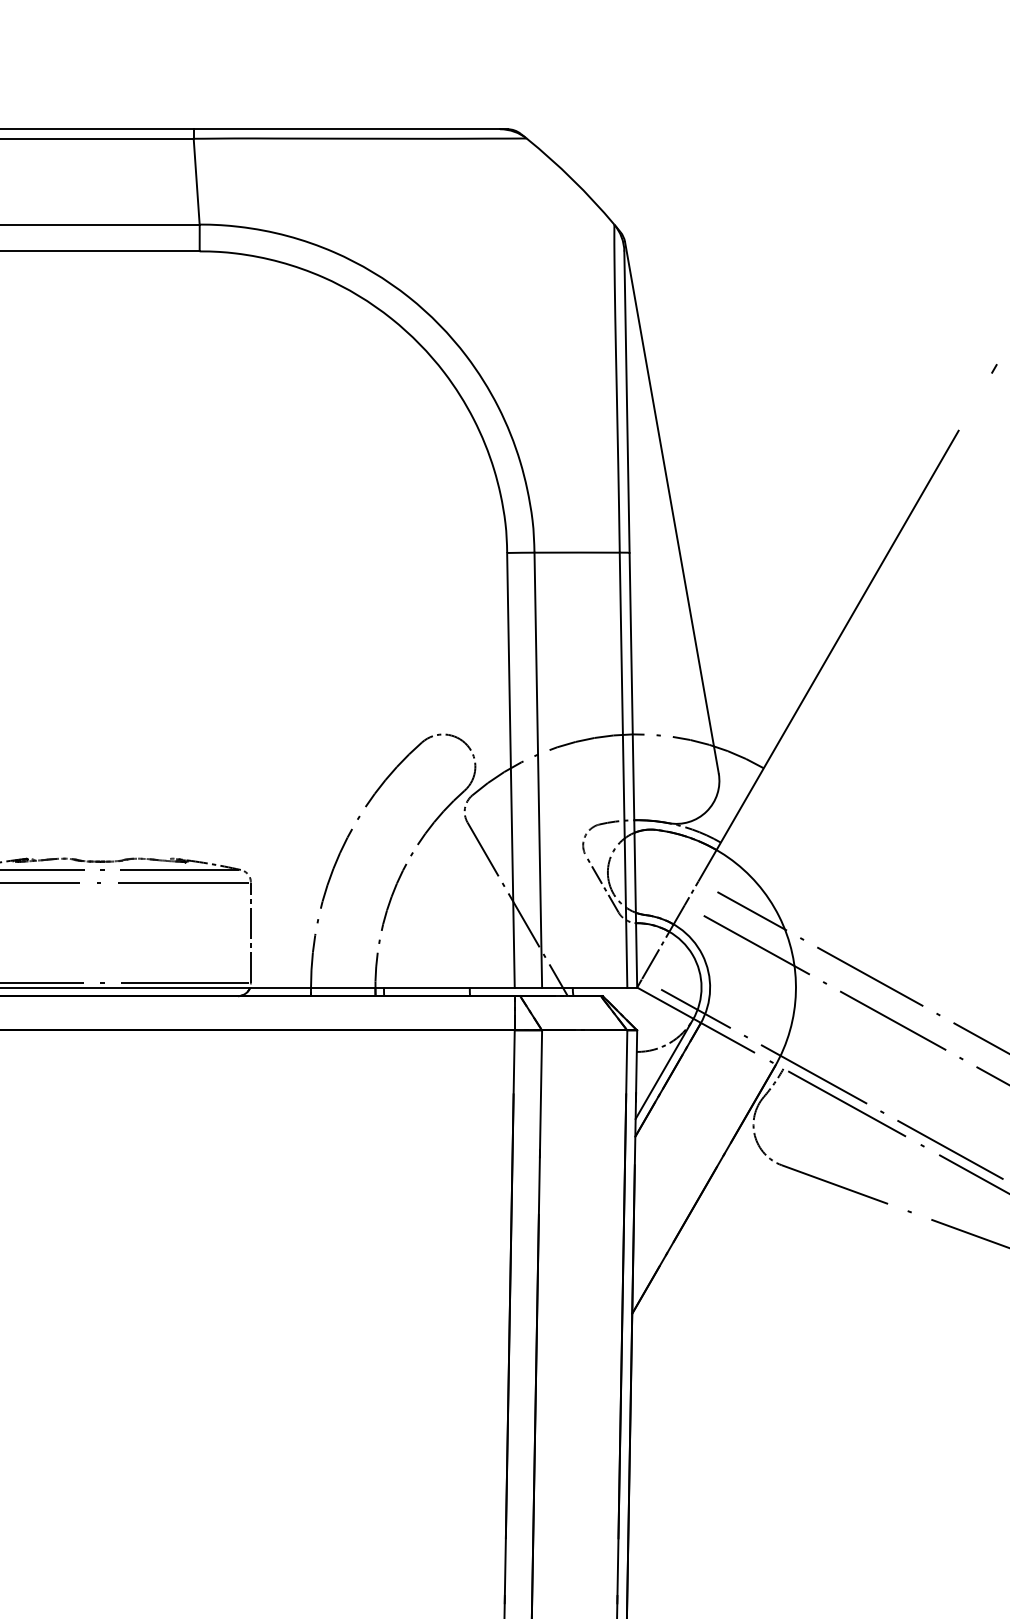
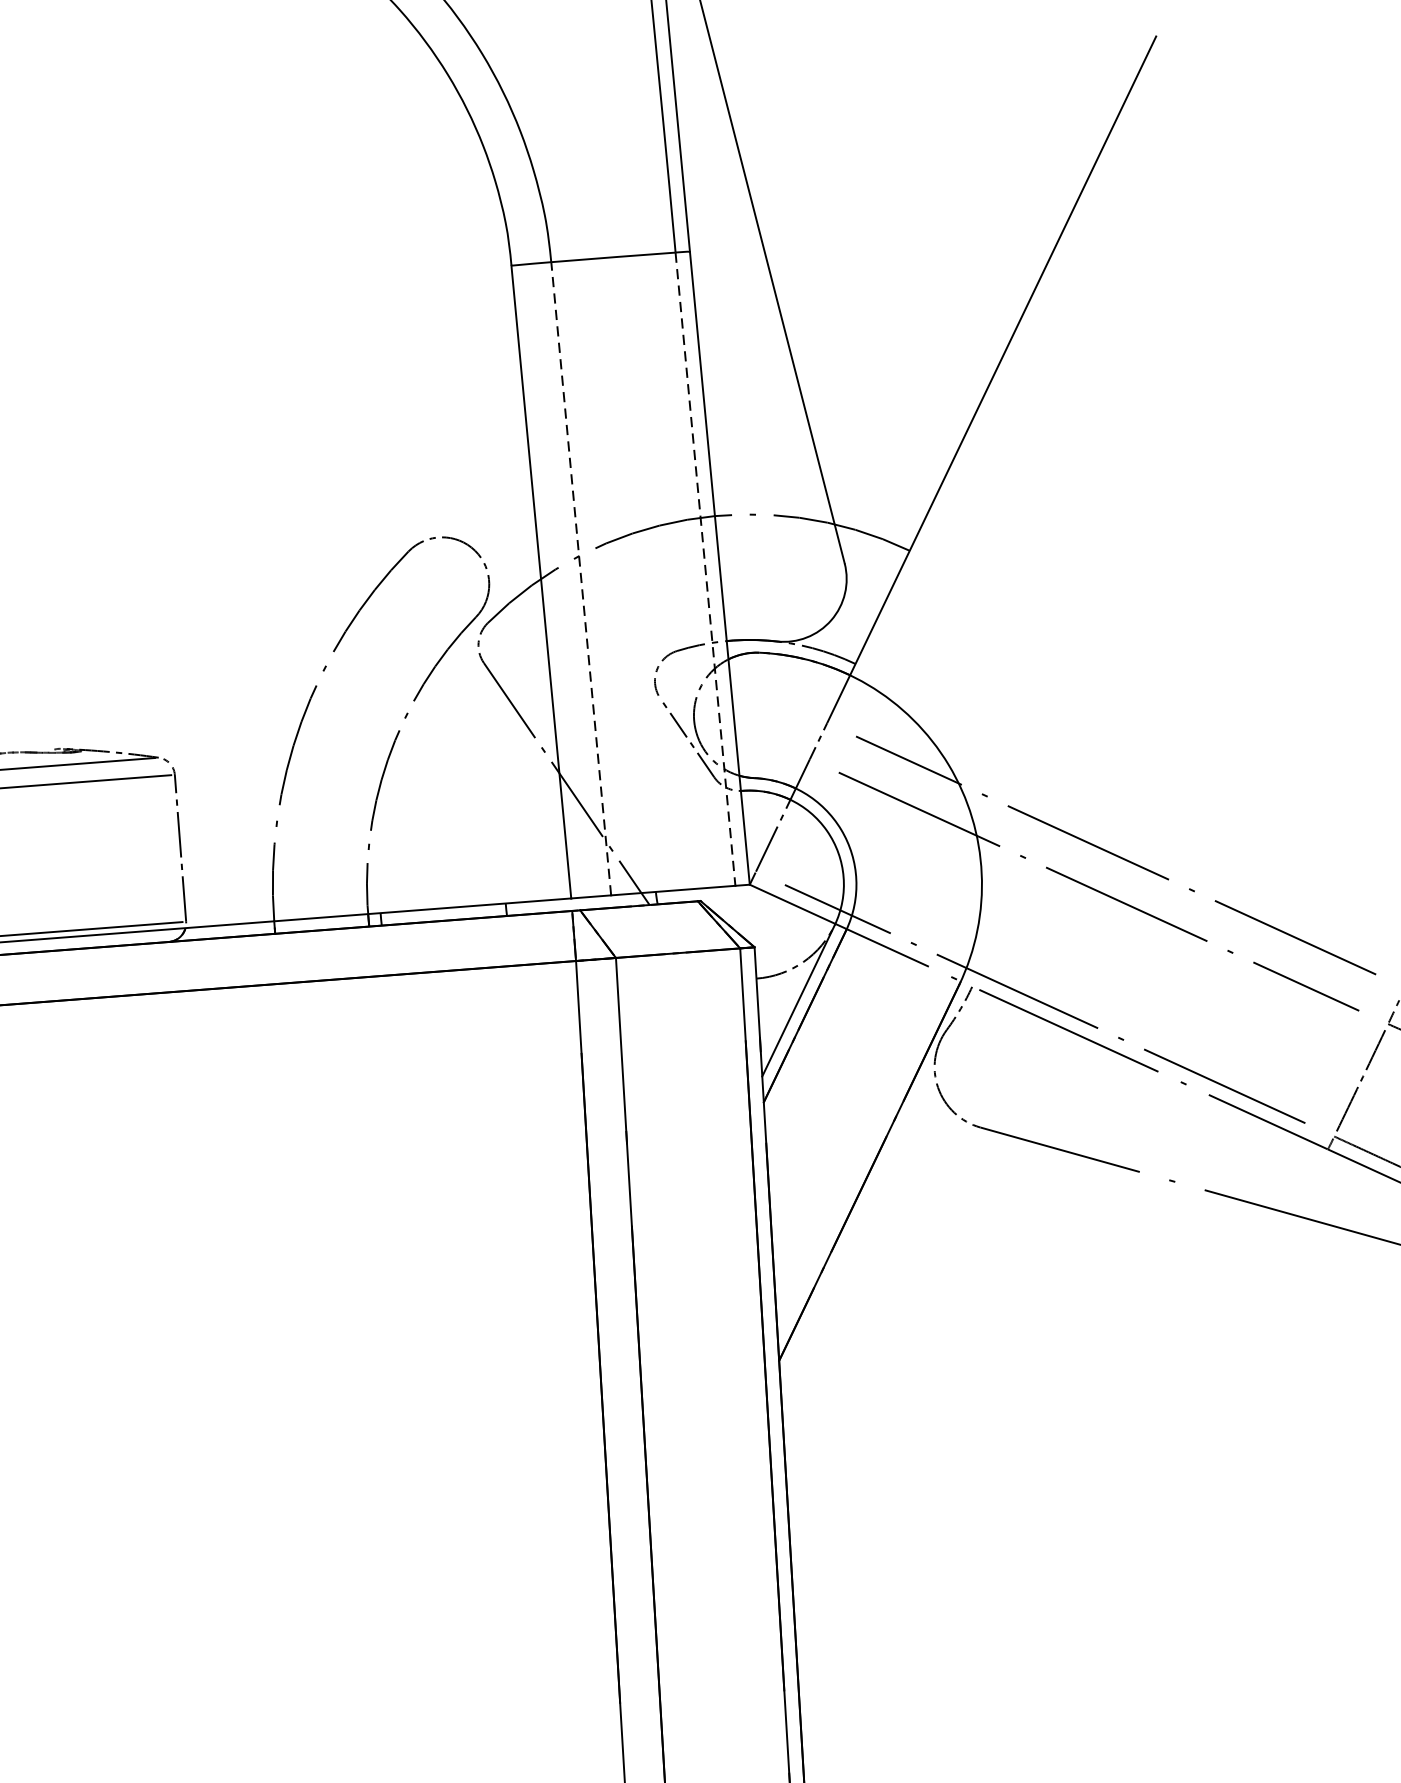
line: (538, 769) -> (581, 577), solid -> dashed
line: (623, 770) -> (705, 569), solid -> dashed

